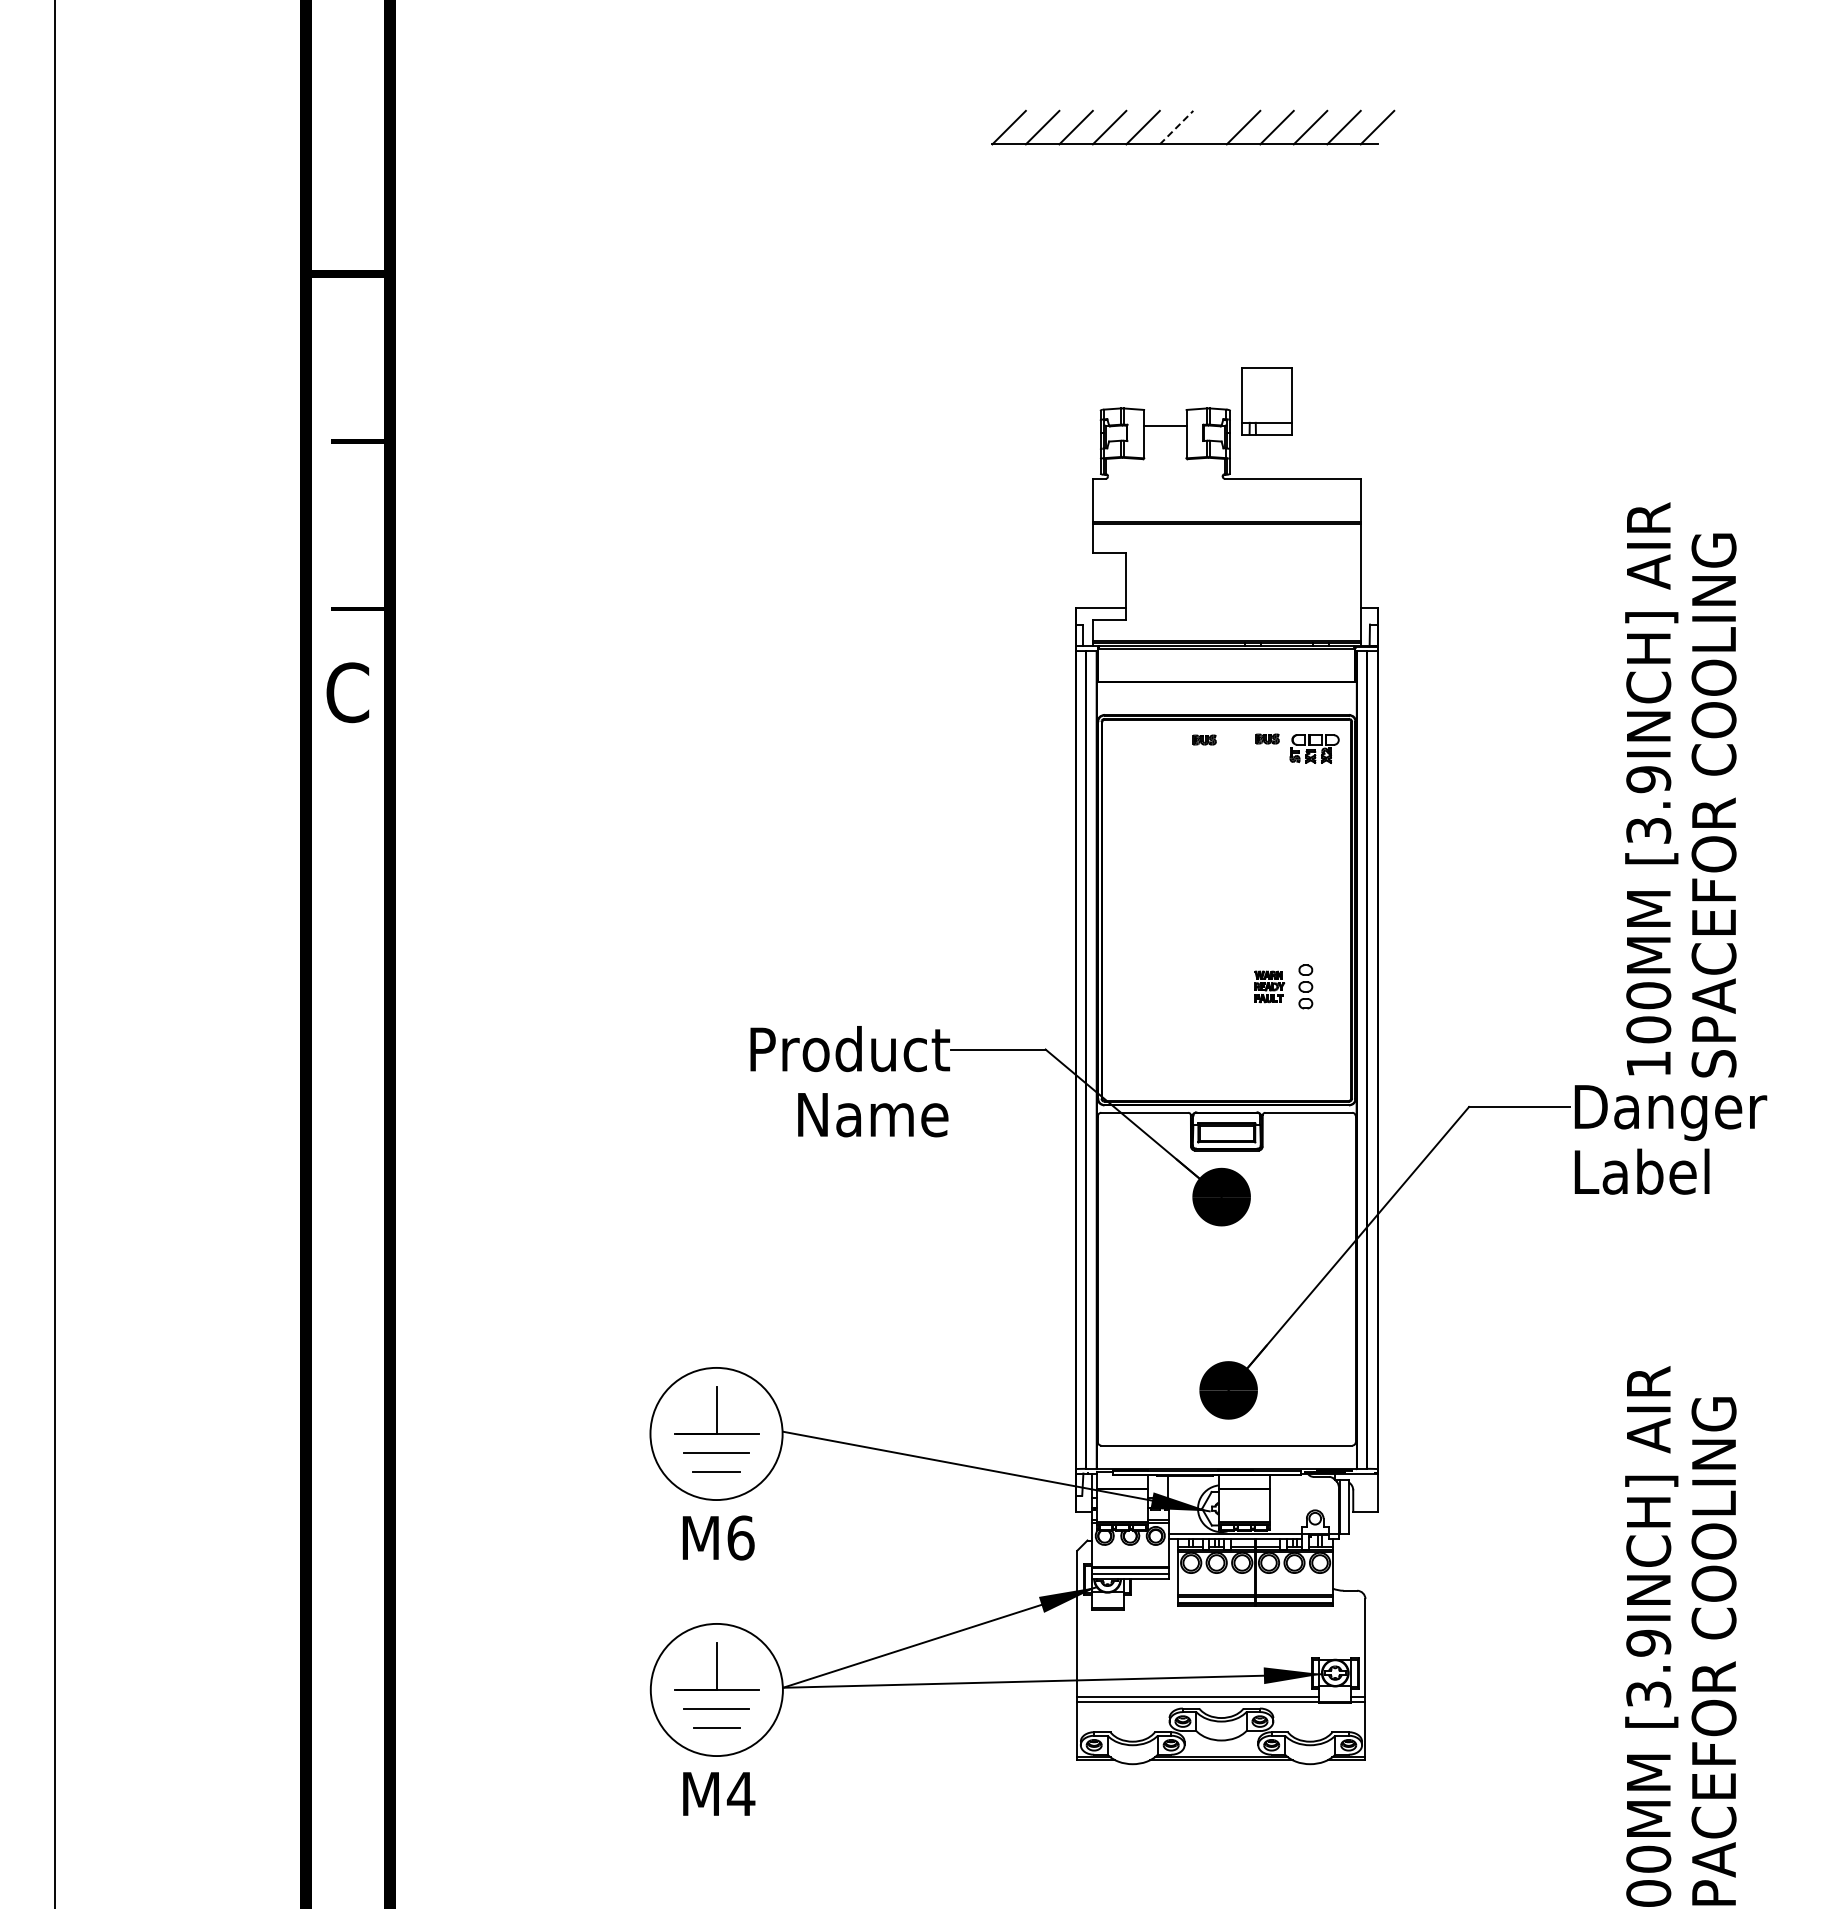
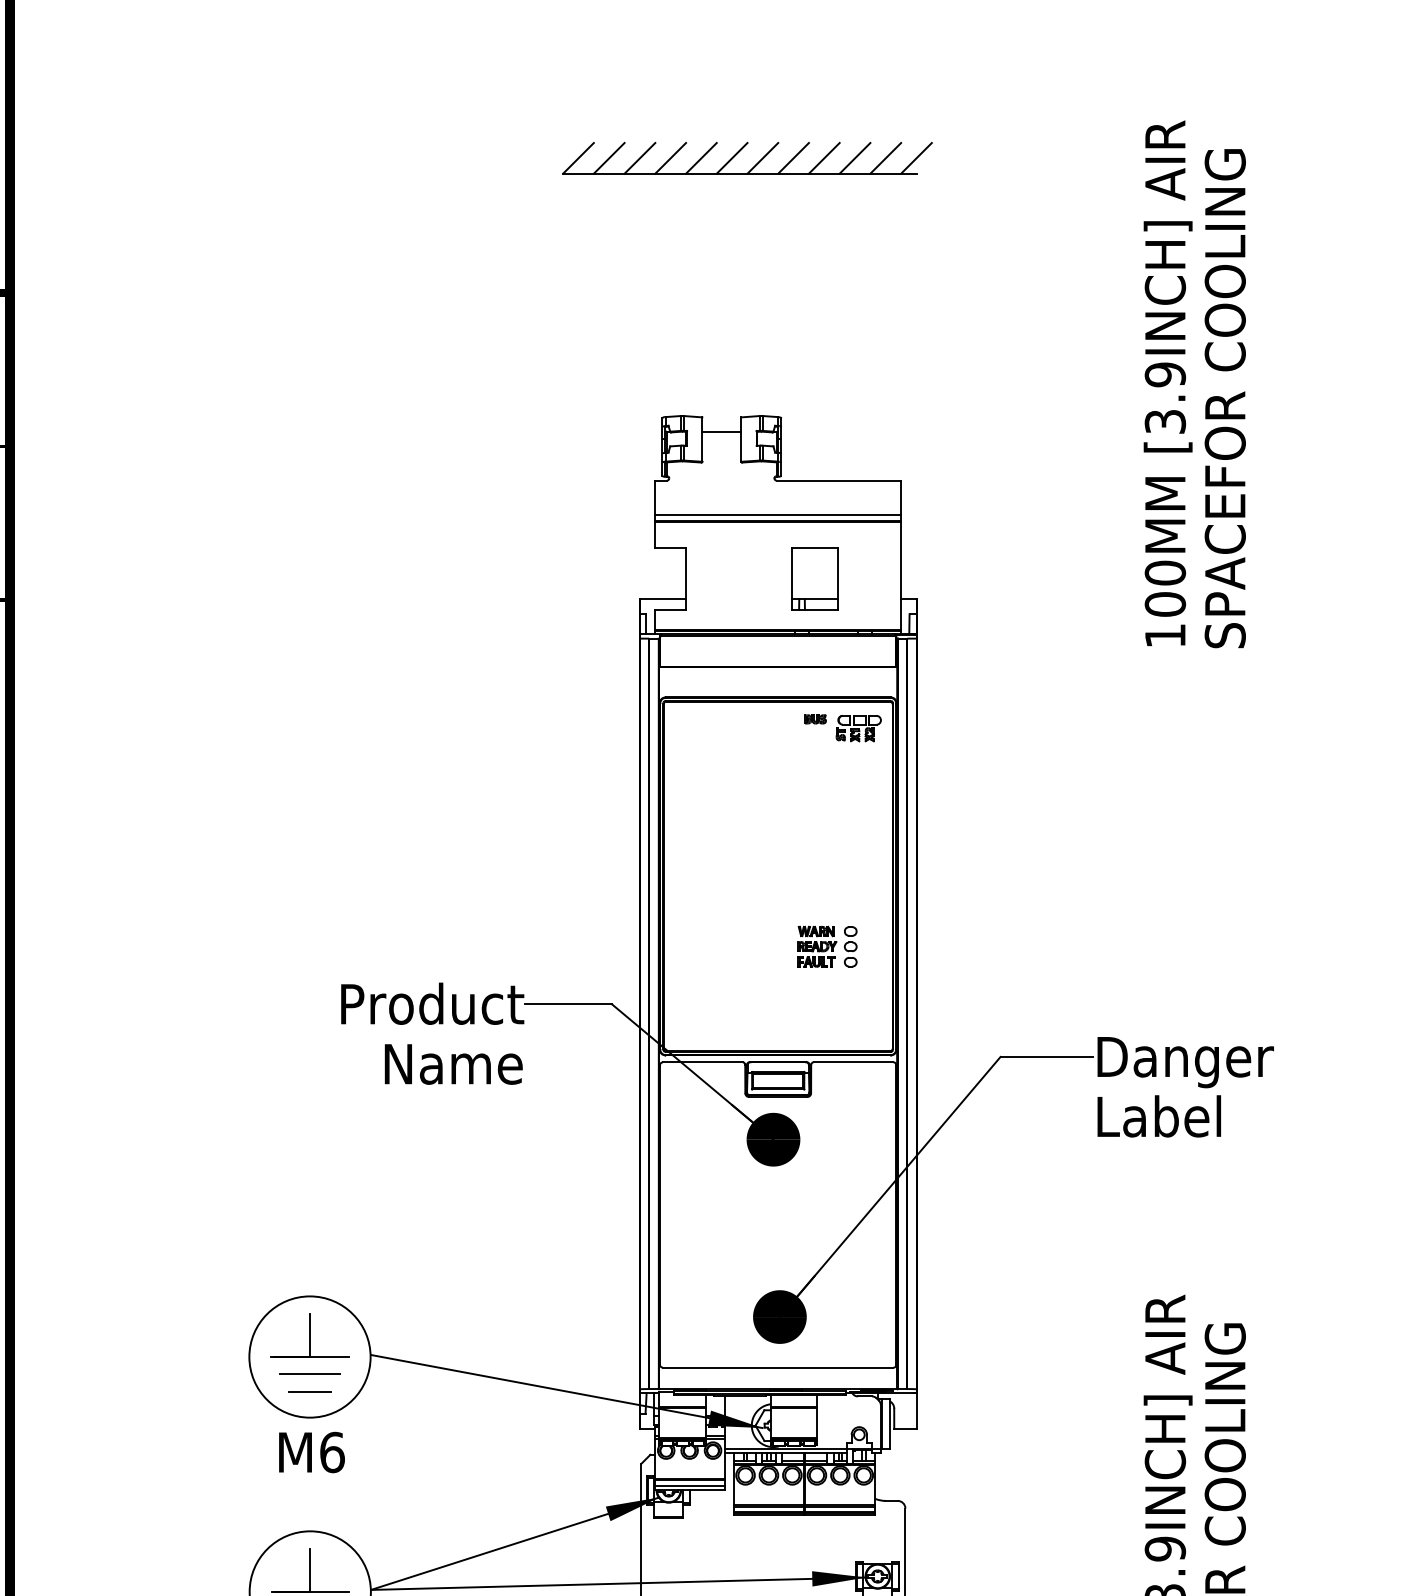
line: (1176, 127) -> (732, 158), dashed -> solid
line: (1209, 127) -> (762, 158), added
part: (1266, 401) -> (814, 579), moved
line: (1226, 516) -> (777, 515), added
part: (1204, 739) -> (757, 719), removed
text: (1680, 789) -> (1194, 383), moved
part: (1269, 986) -> (817, 946), size x1.43

